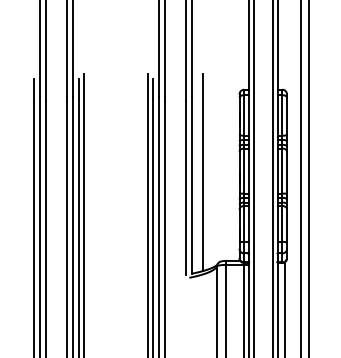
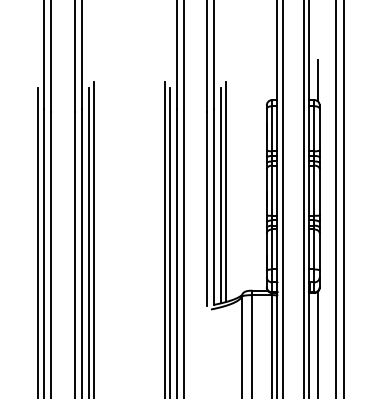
line: (285, 71) -> (318, 79), added
line: (198, 175) -> (221, 195), added

